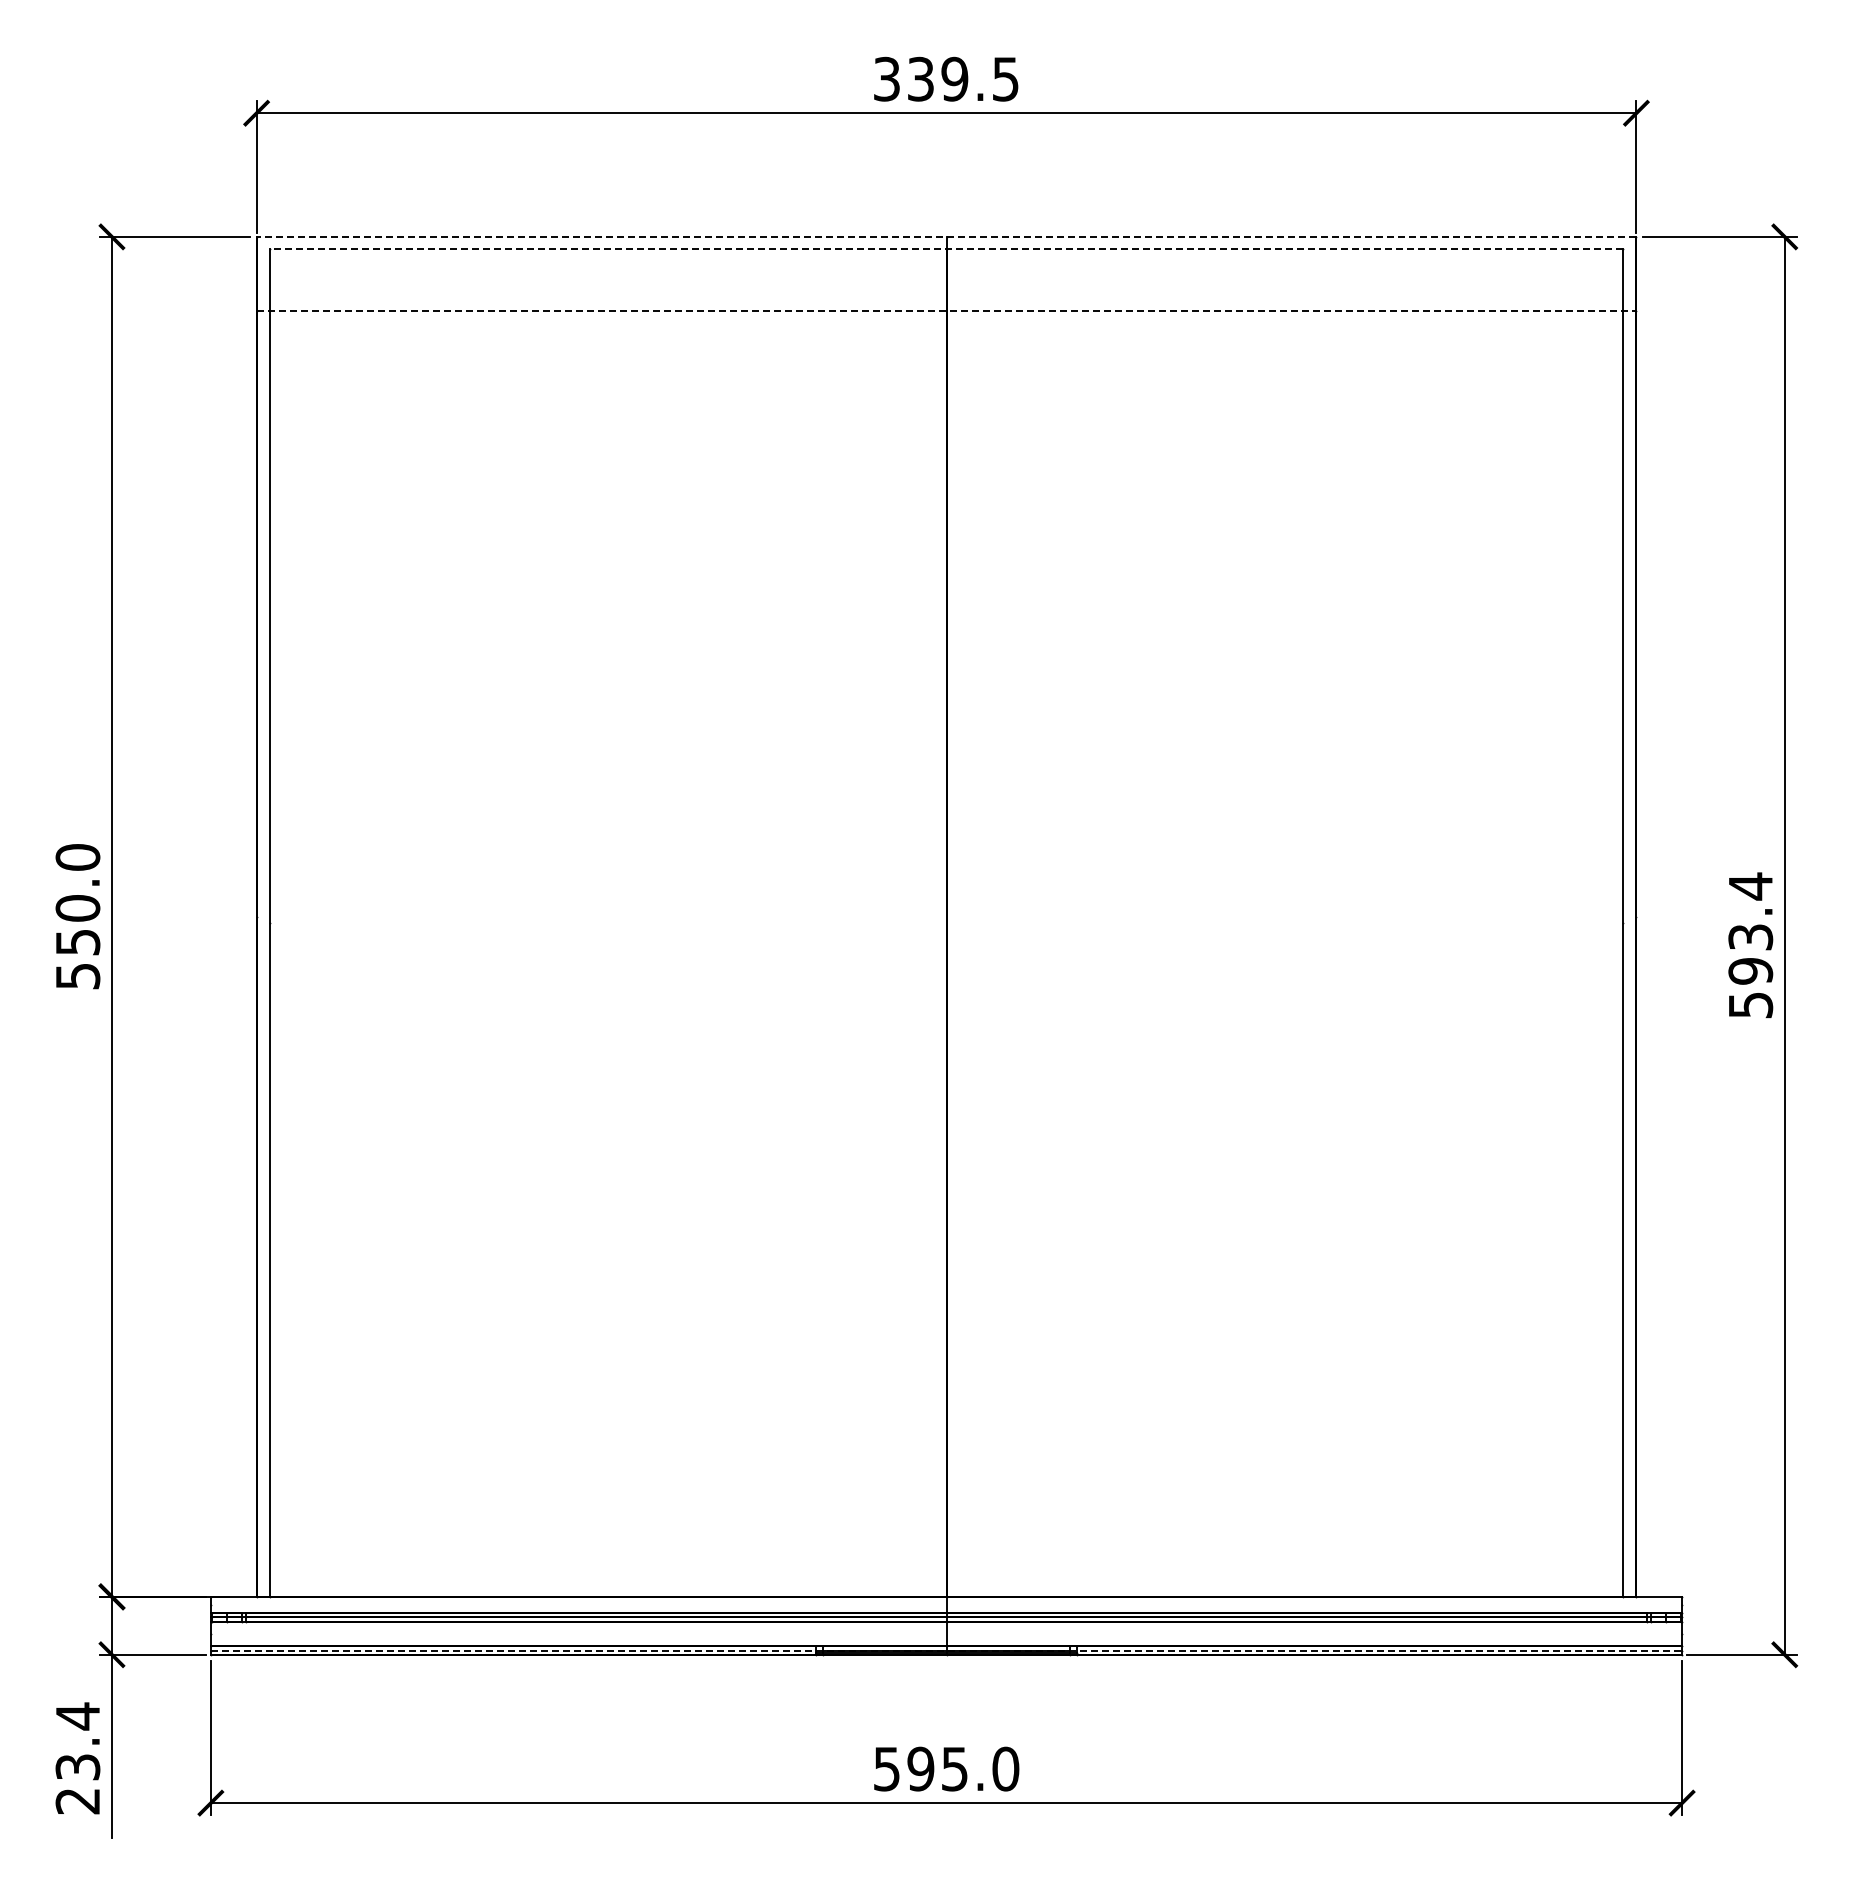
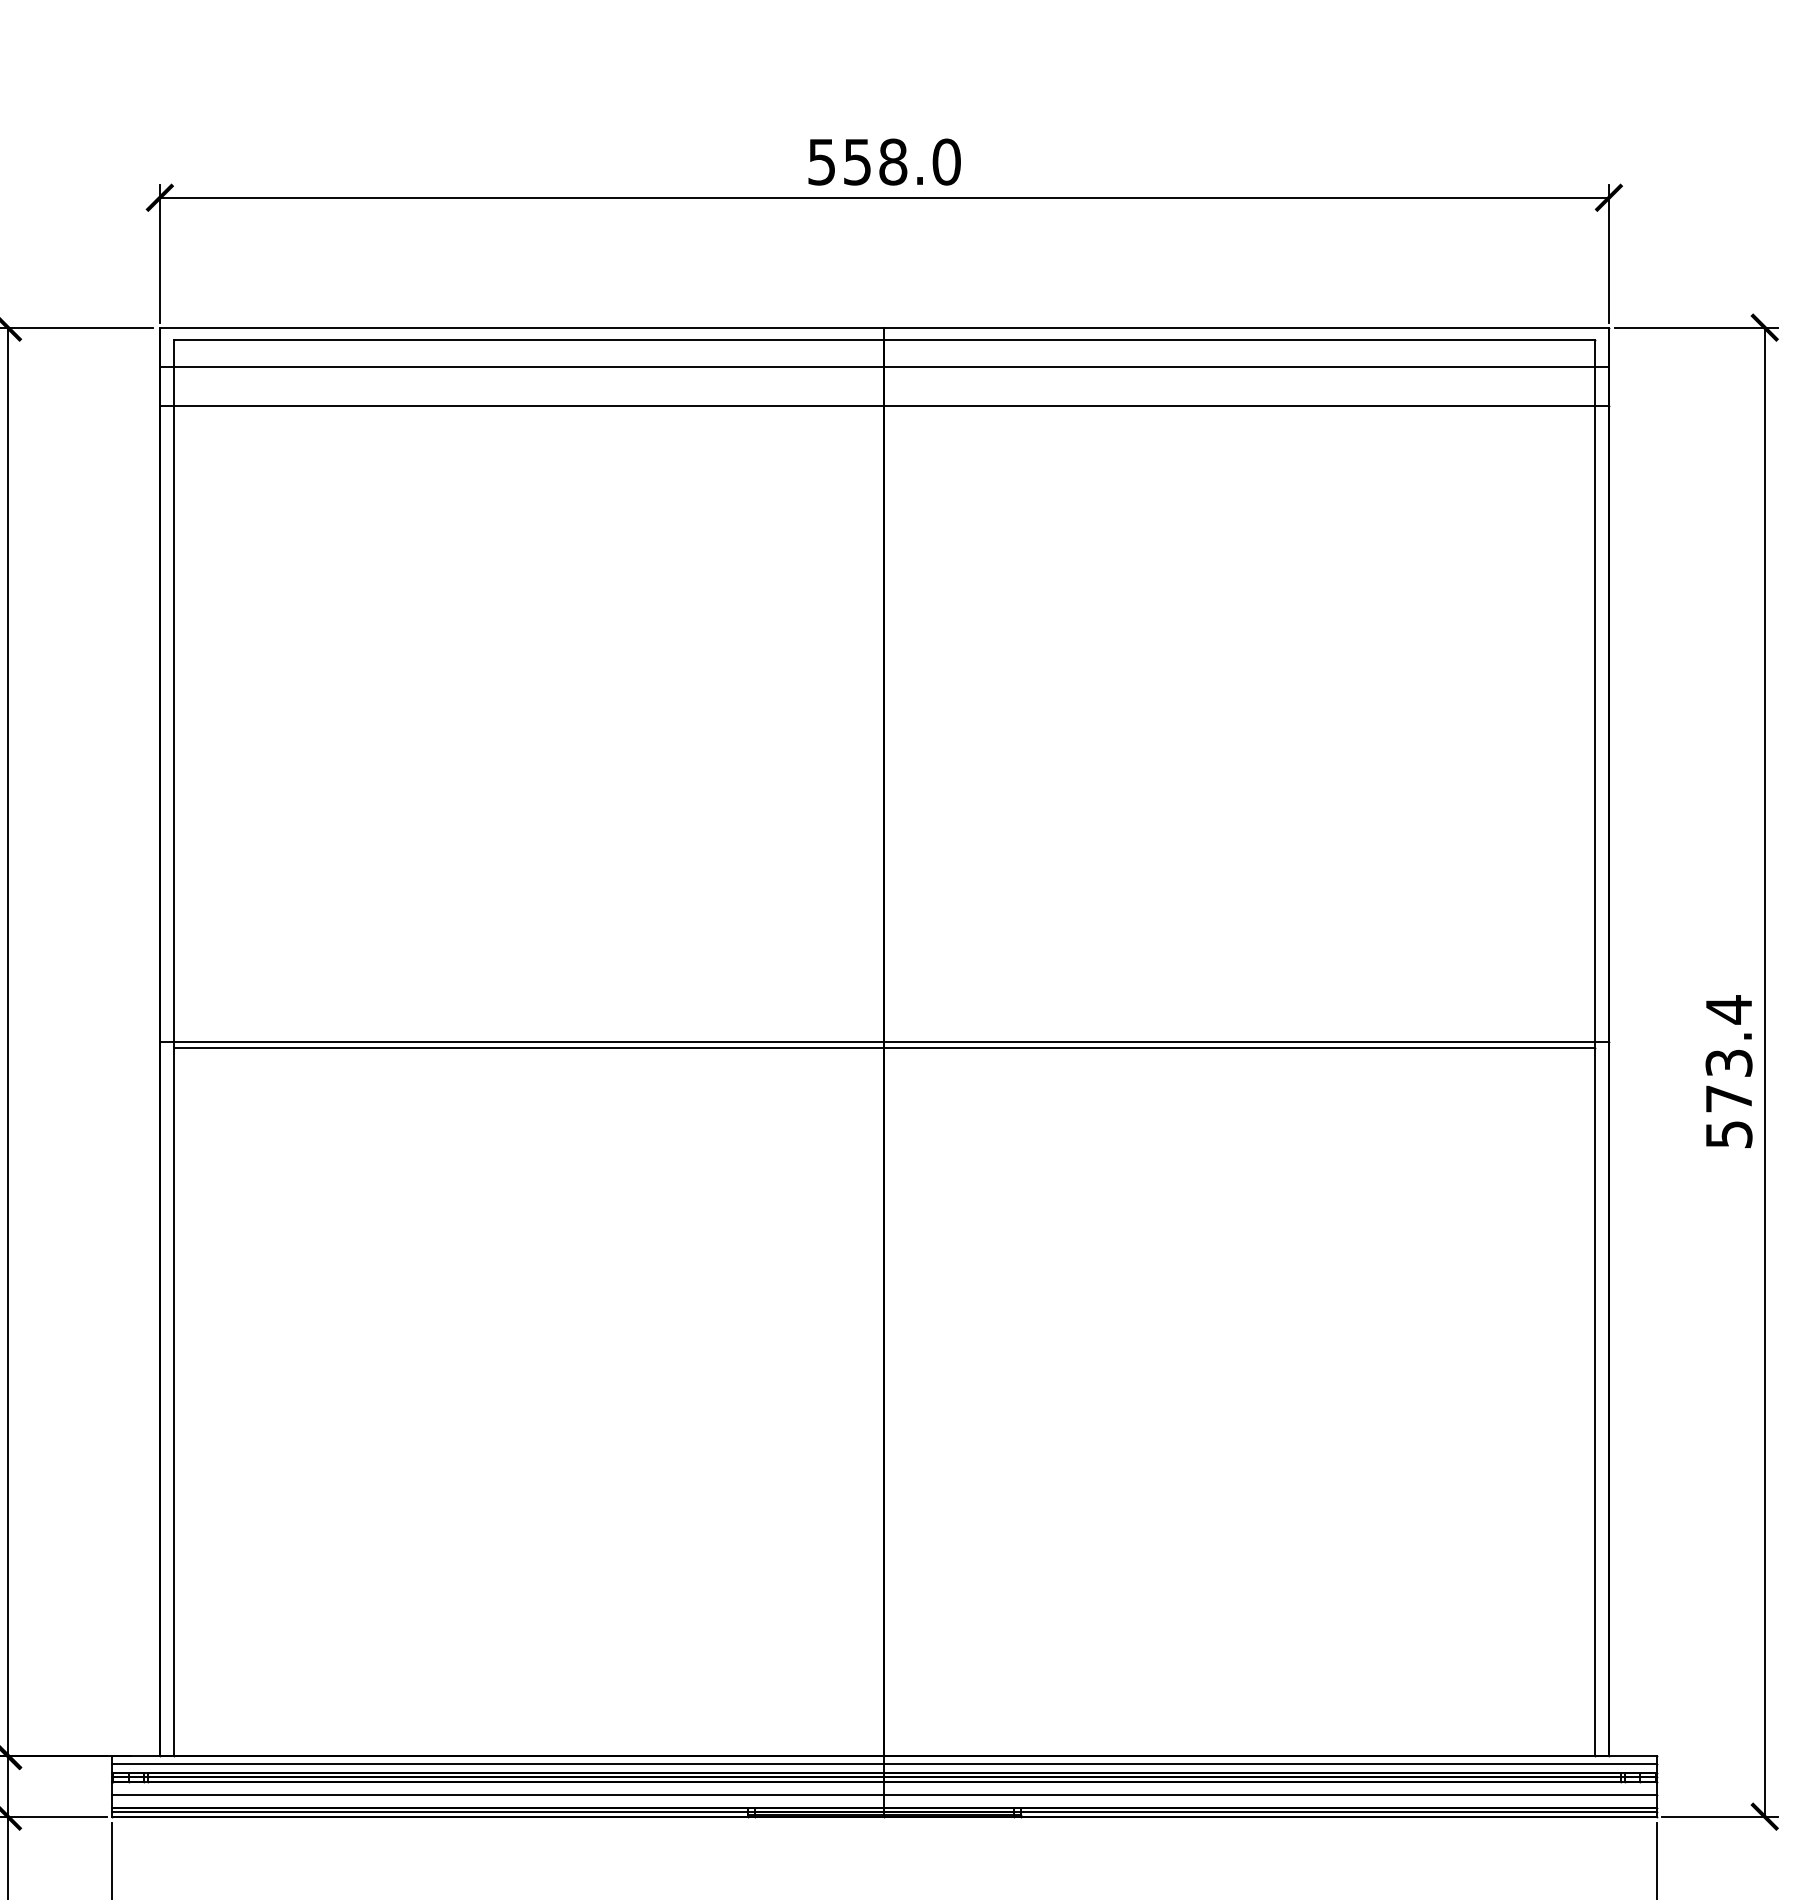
text: (946, 78) -> (884, 161), 339.5 -> 558.0
line: (946, 236) -> (884, 327), dashed -> solid
line: (946, 248) -> (884, 339), dashed -> solid
line: (946, 274) -> (884, 367), added
line: (946, 311) -> (884, 405), dashed -> solid
line: (946, 916) -> (884, 1041), added
line: (946, 922) -> (884, 1047), added
text: (1750, 971) -> (1728, 1099), 593.4 -> 573.4
line: (946, 1605) -> (884, 1764), added
line: (946, 1633) -> (884, 1794), added
line: (946, 1650) -> (884, 1812), dashed -> solid

